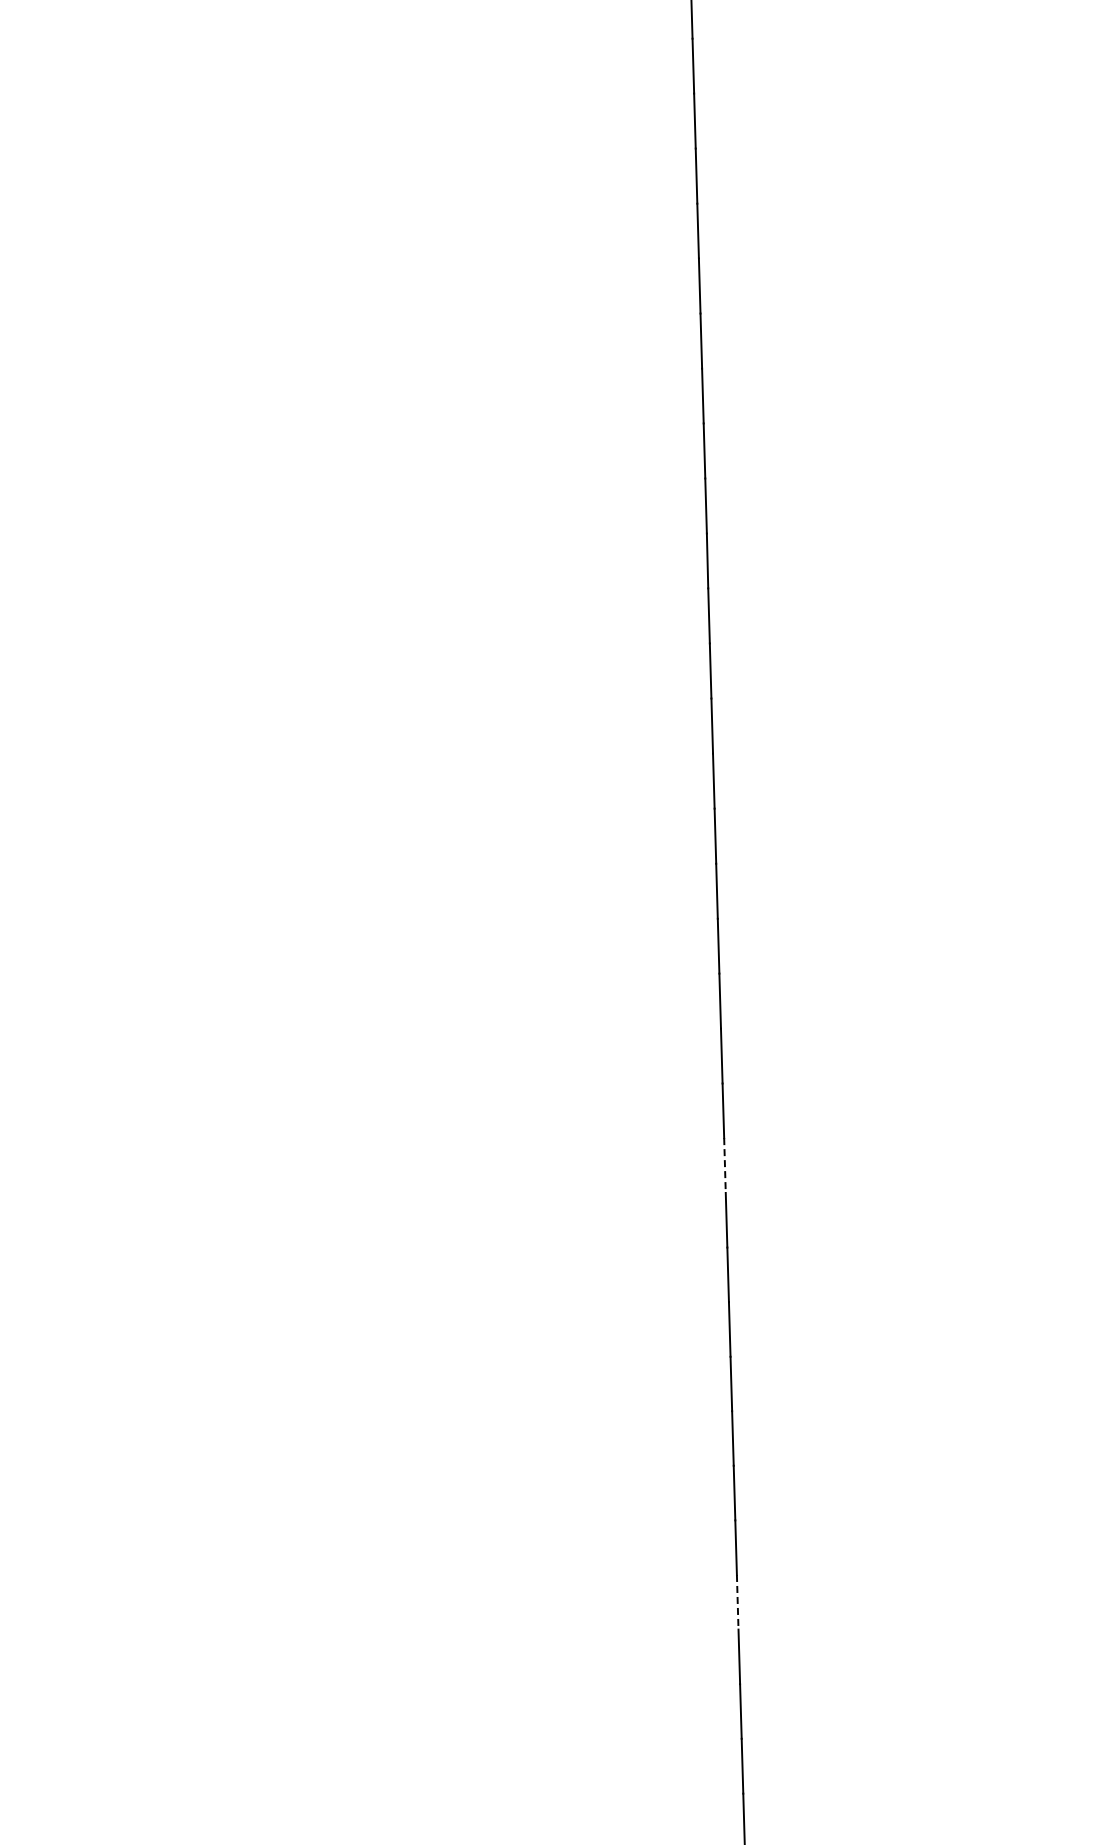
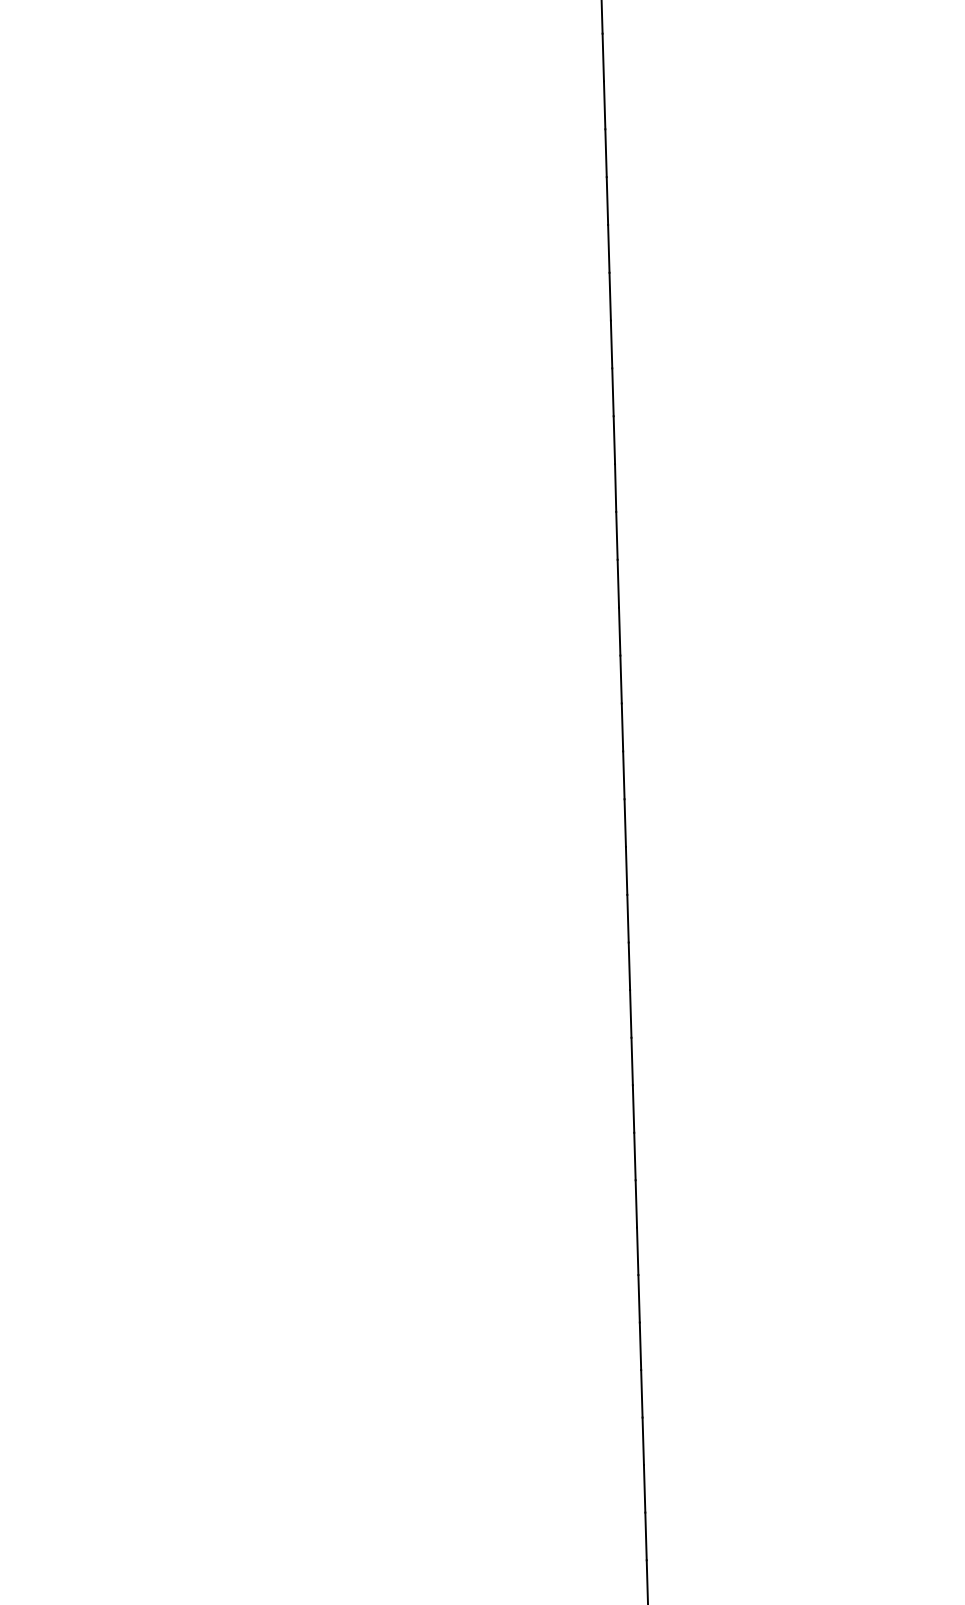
line: (724, 1166) -> (630, 1014), dashed -> solid
line: (737, 1602) -> (641, 1394), dashed -> solid

